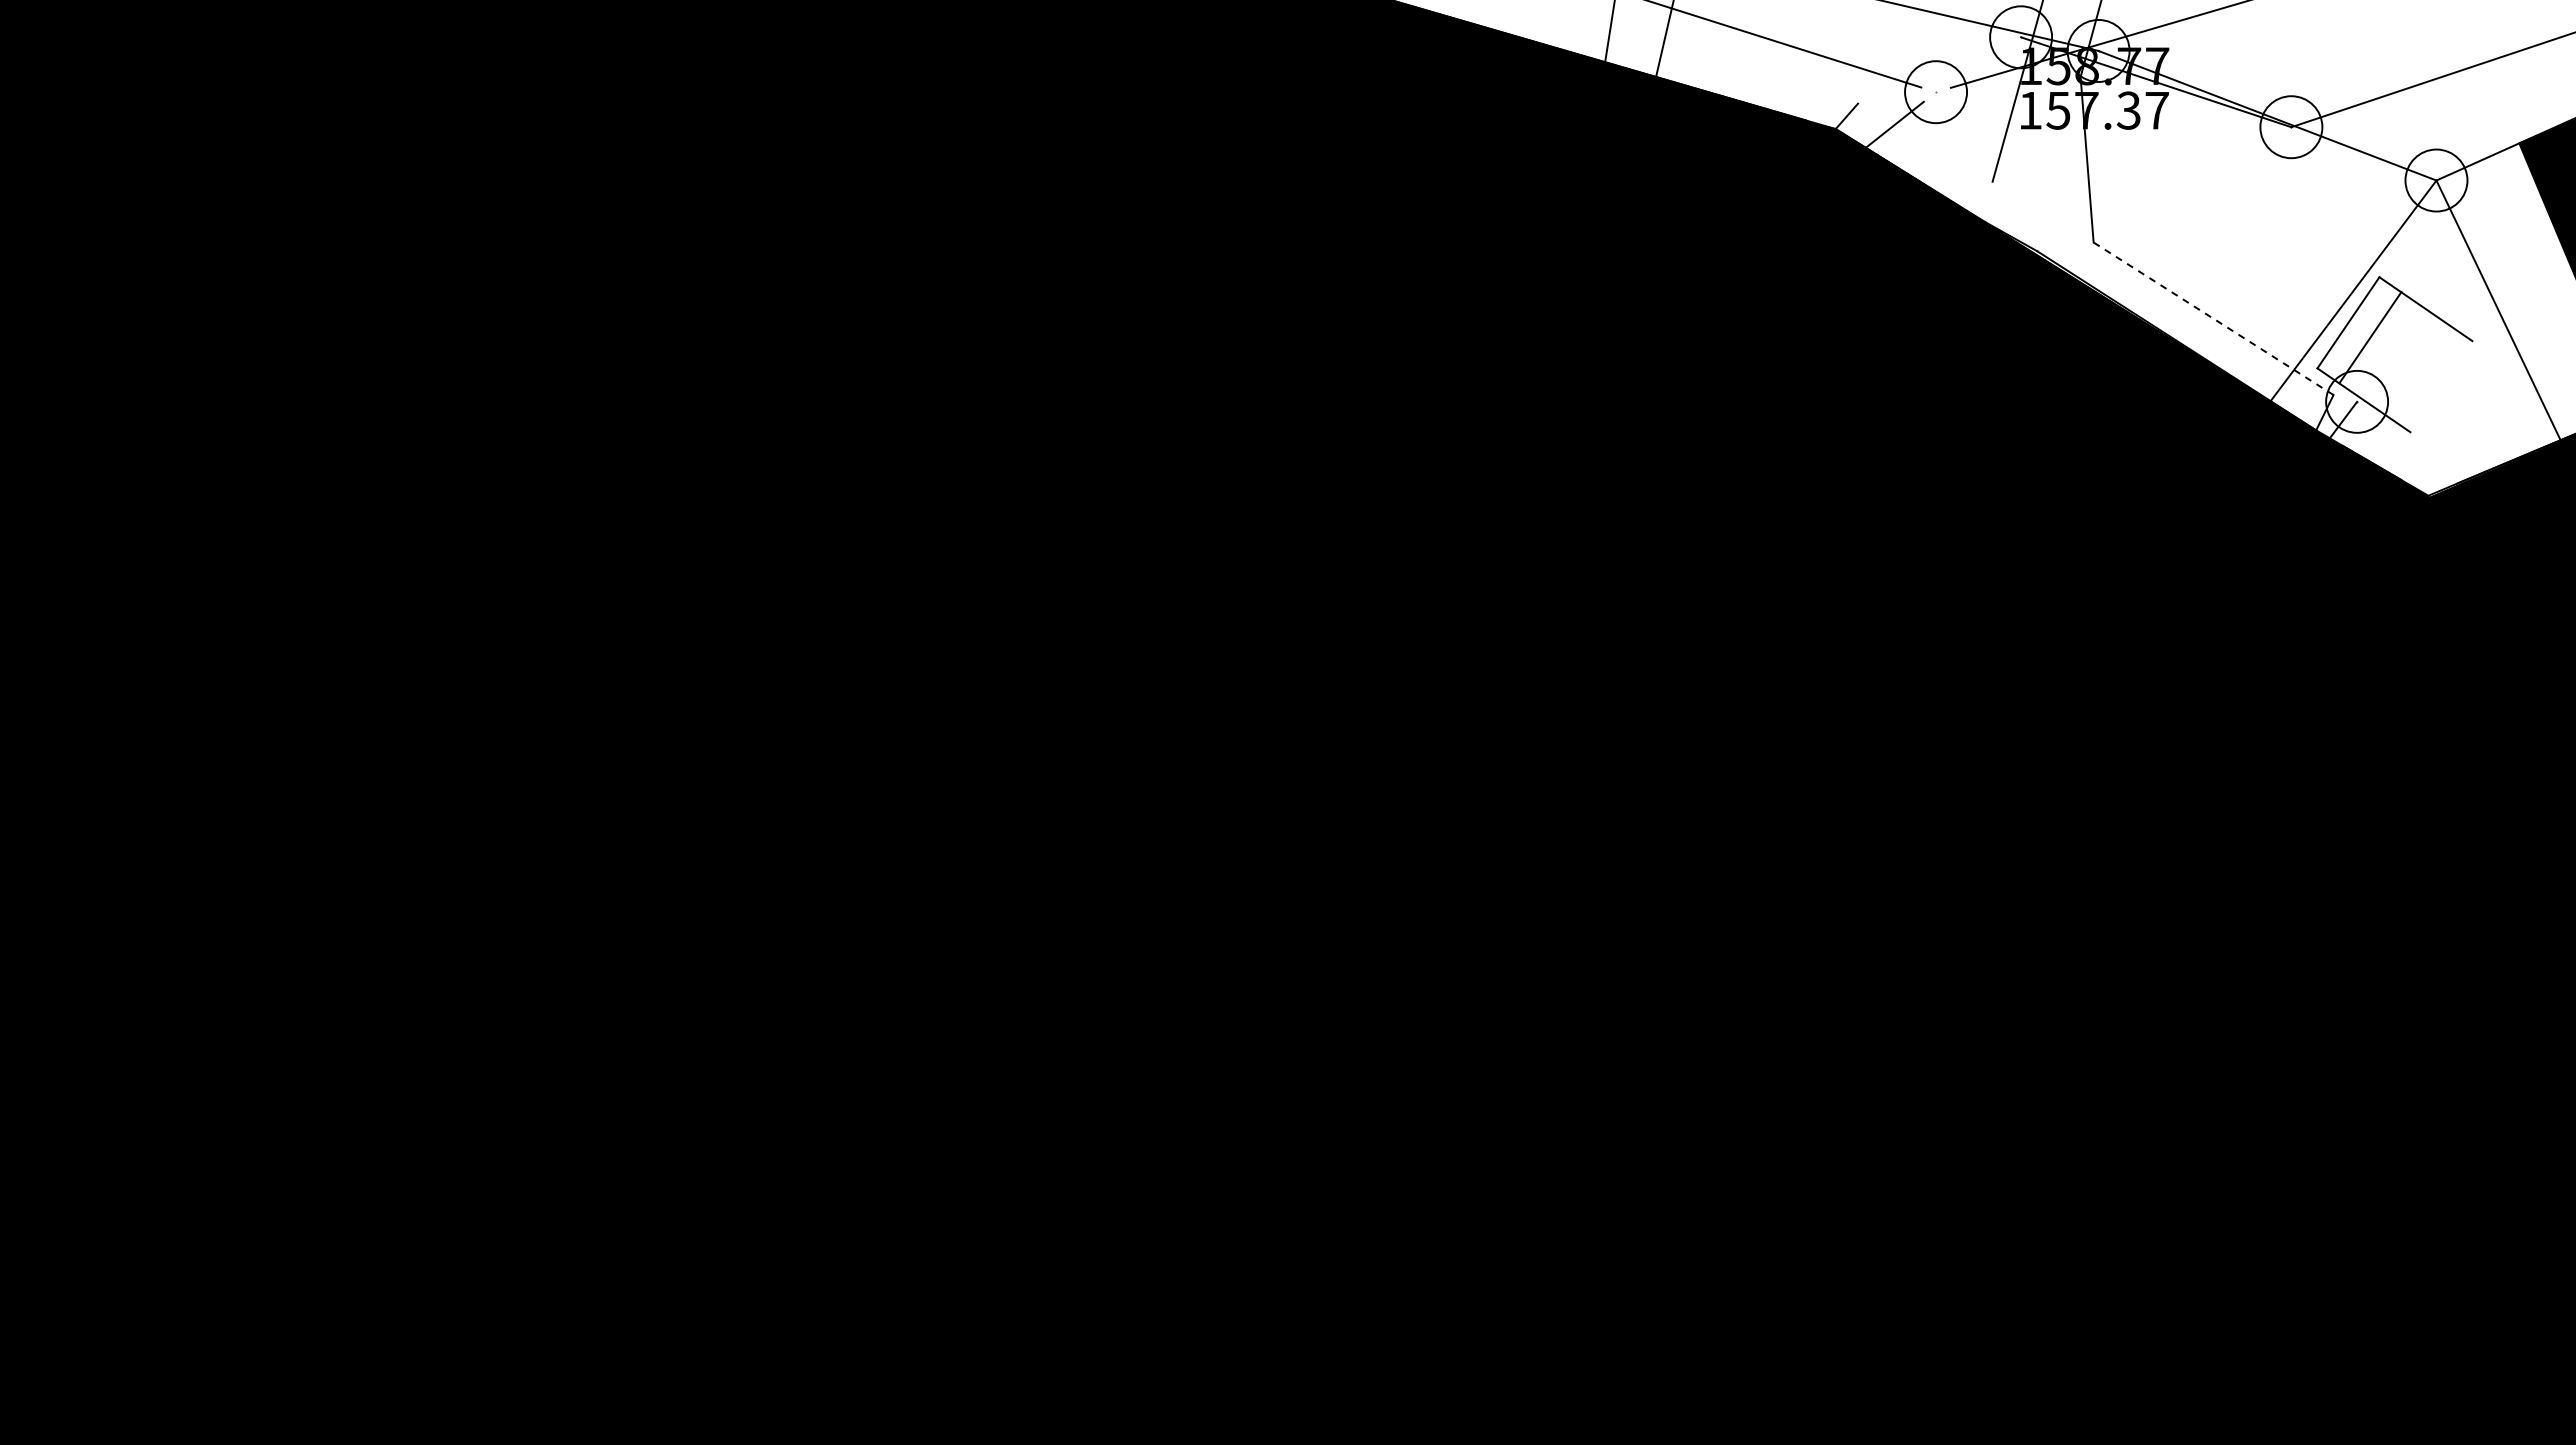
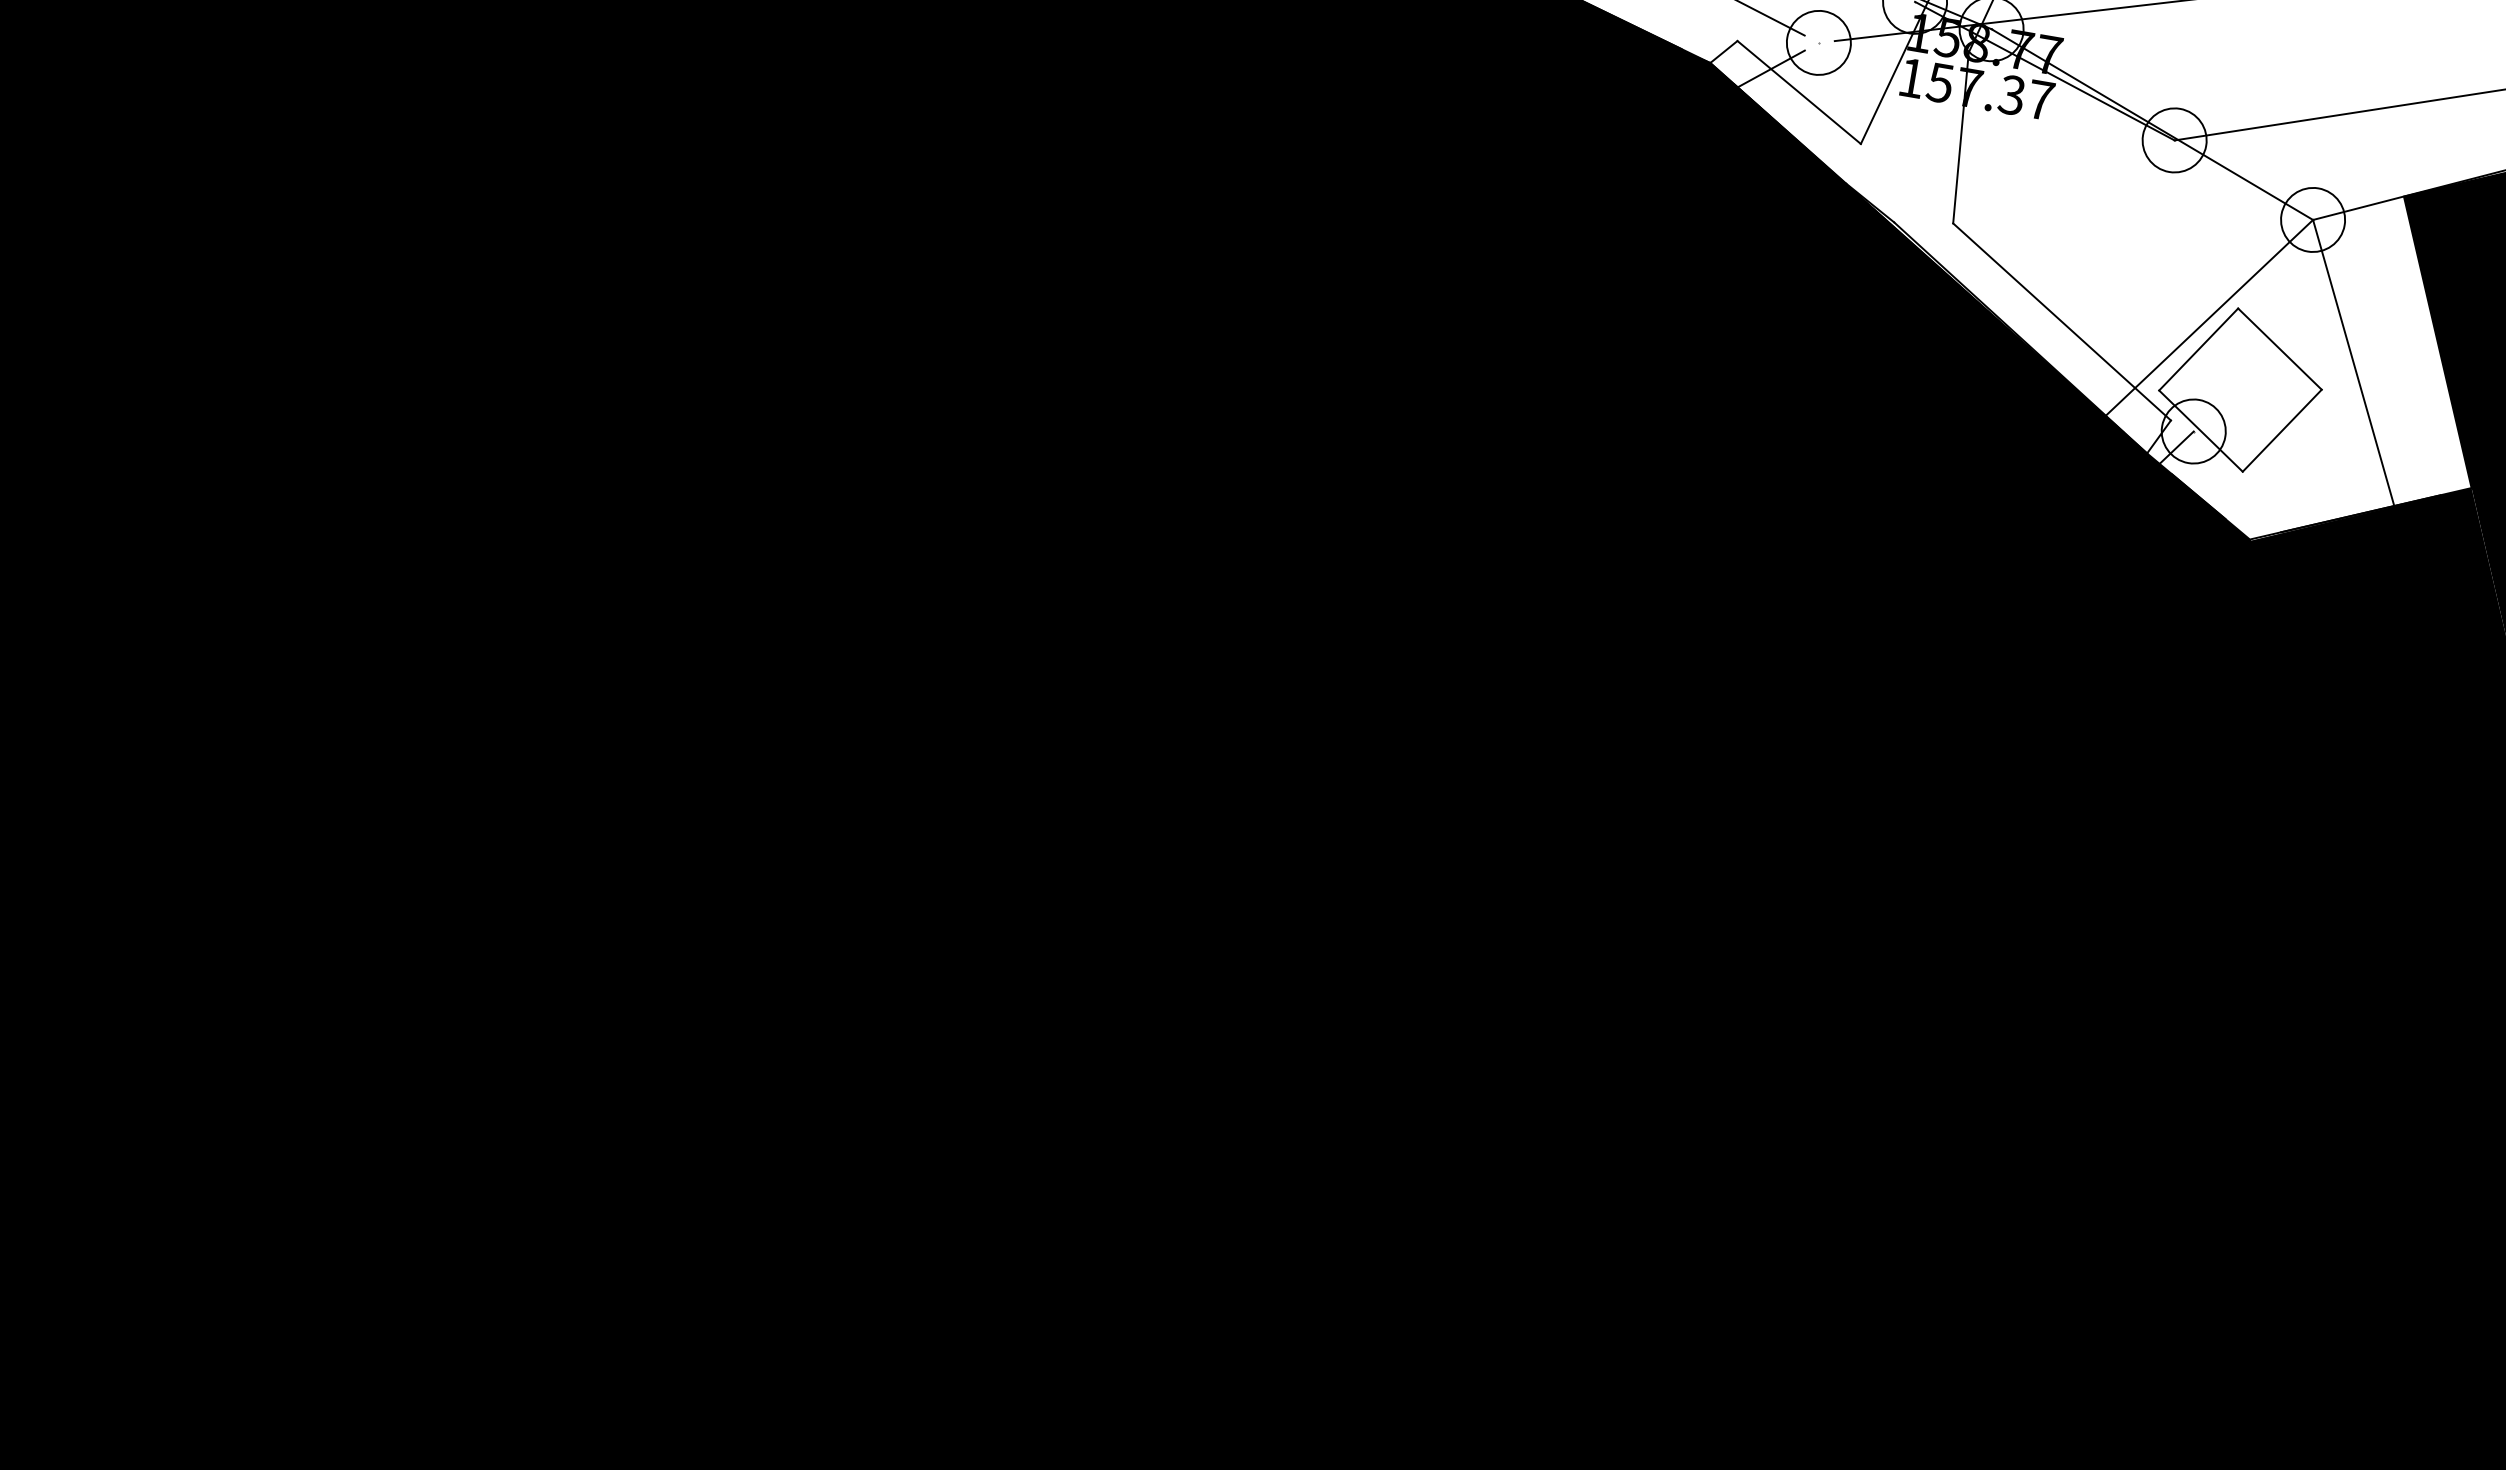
line: (1925, 142) -> (1799, 92), added
line: (2213, 318) -> (2062, 321), dashed -> solid
line: (2370, 337) -> (2282, 430), moved

